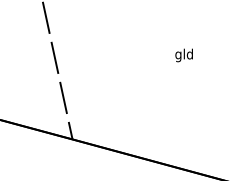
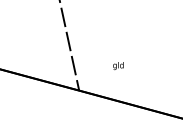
text: (184, 56) -> (118, 66), moved

